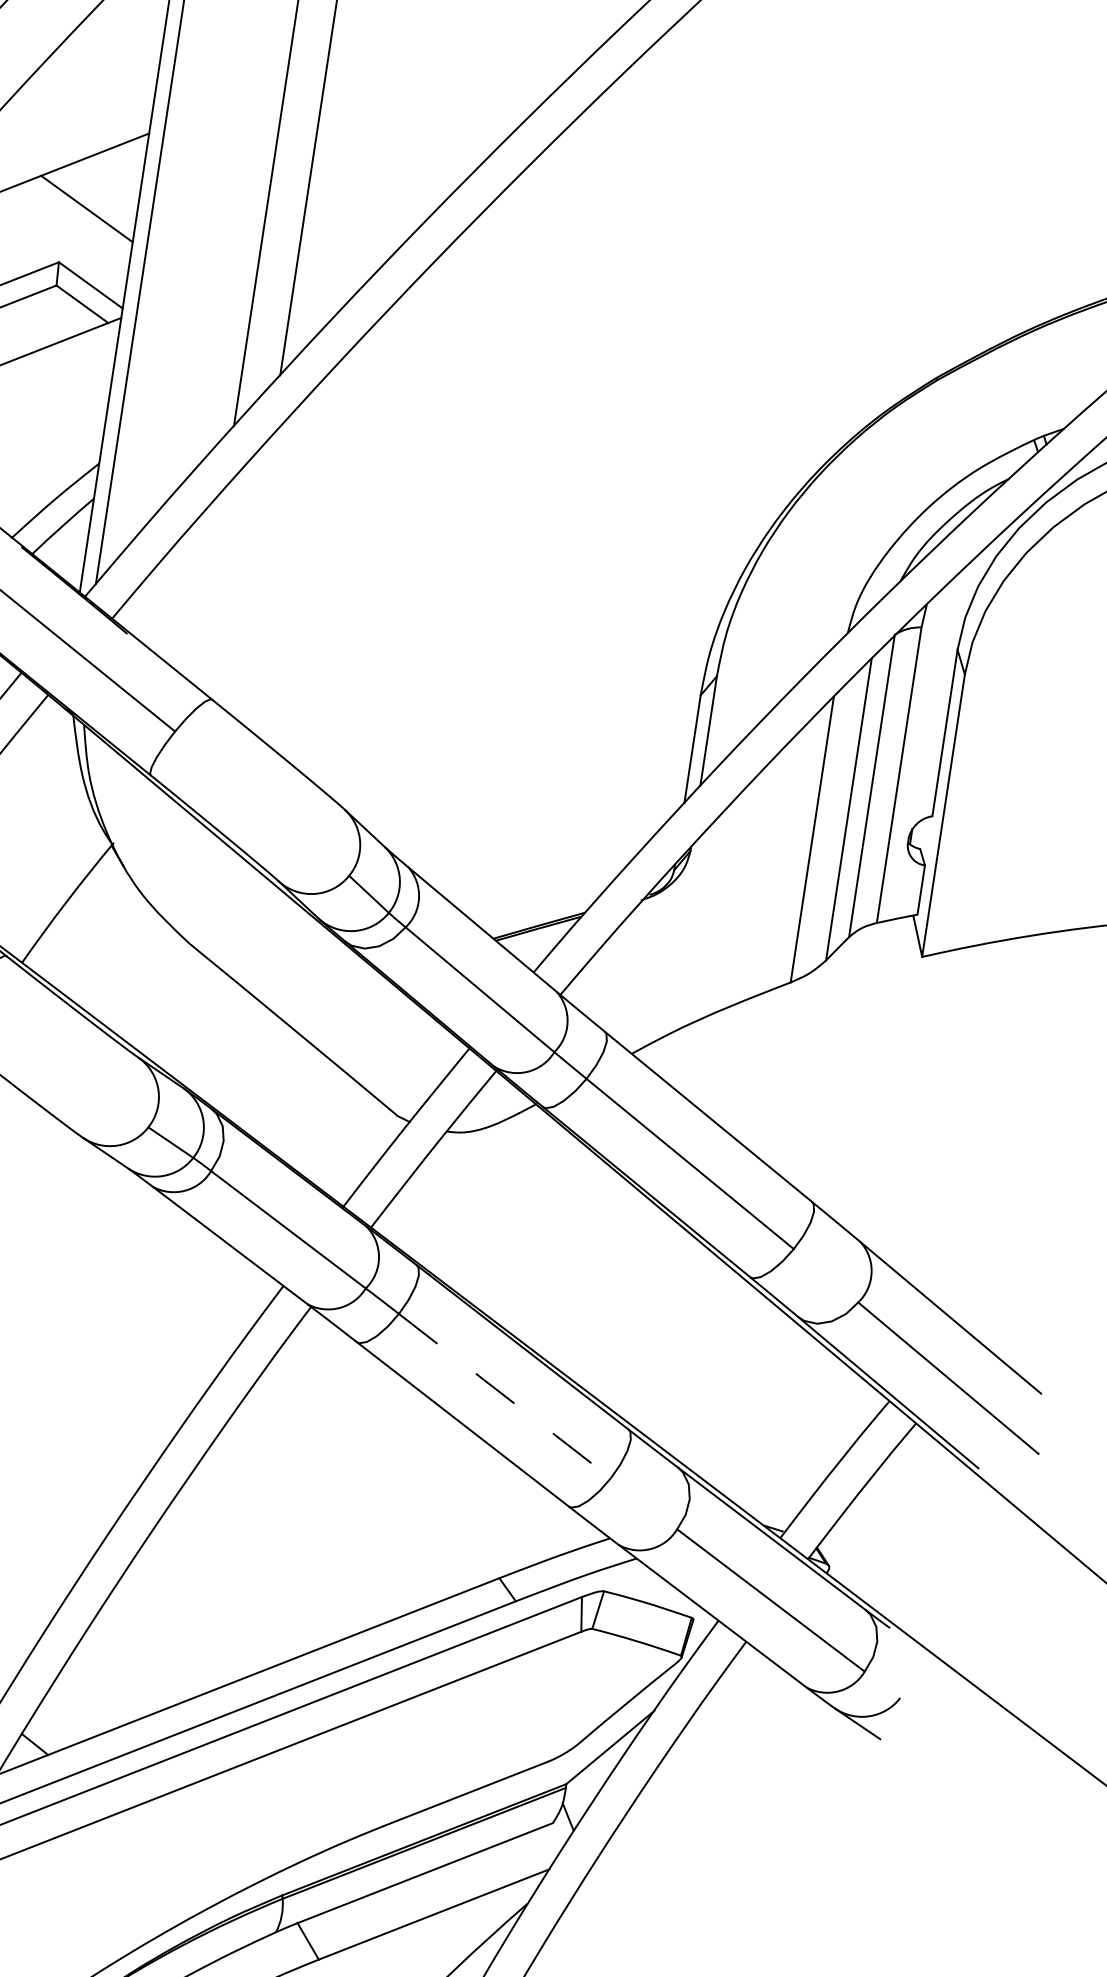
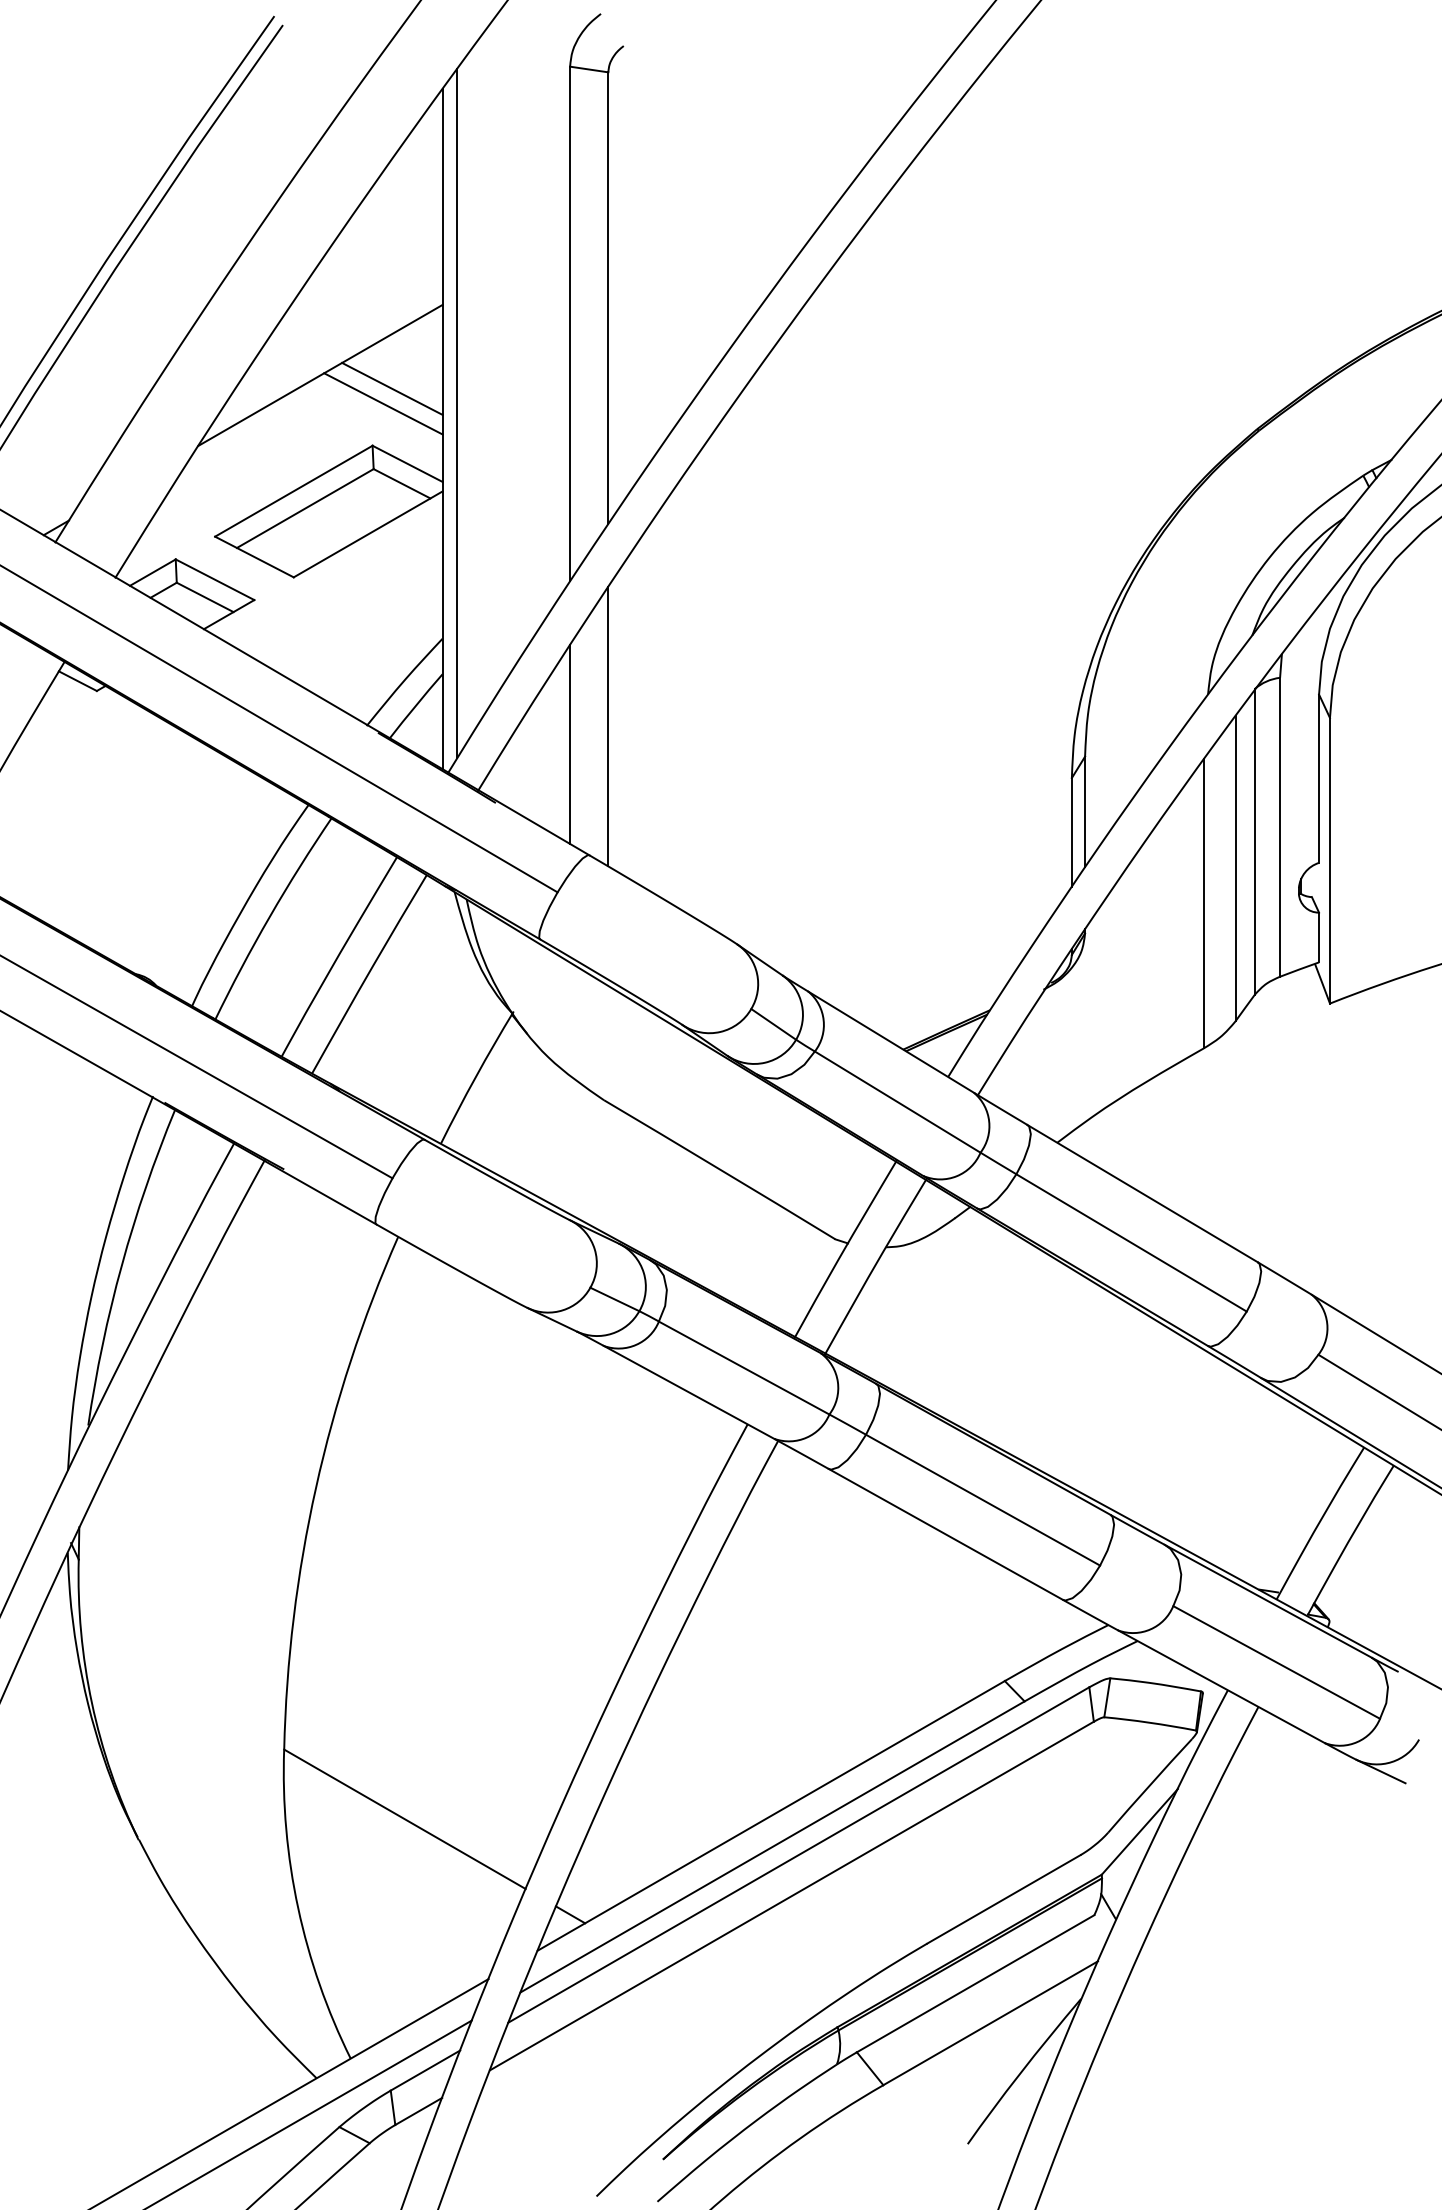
line: (76, 222) -> (383, 403), added
line: (250, 575) -> (608, 726), added
line: (209, 587) -> (570, 744), added
line: (505, 1396) -> (983, 1500), dashed -> solid

